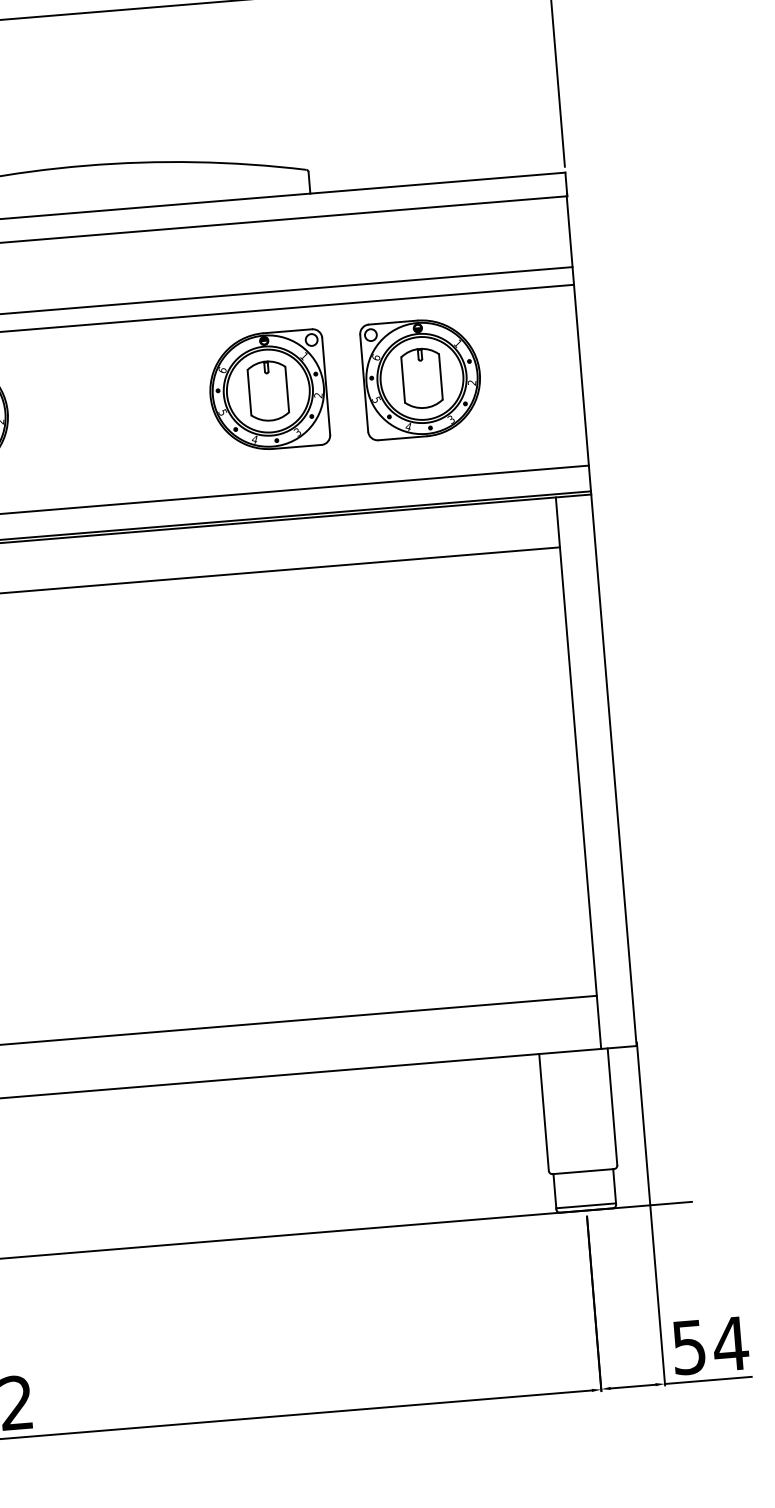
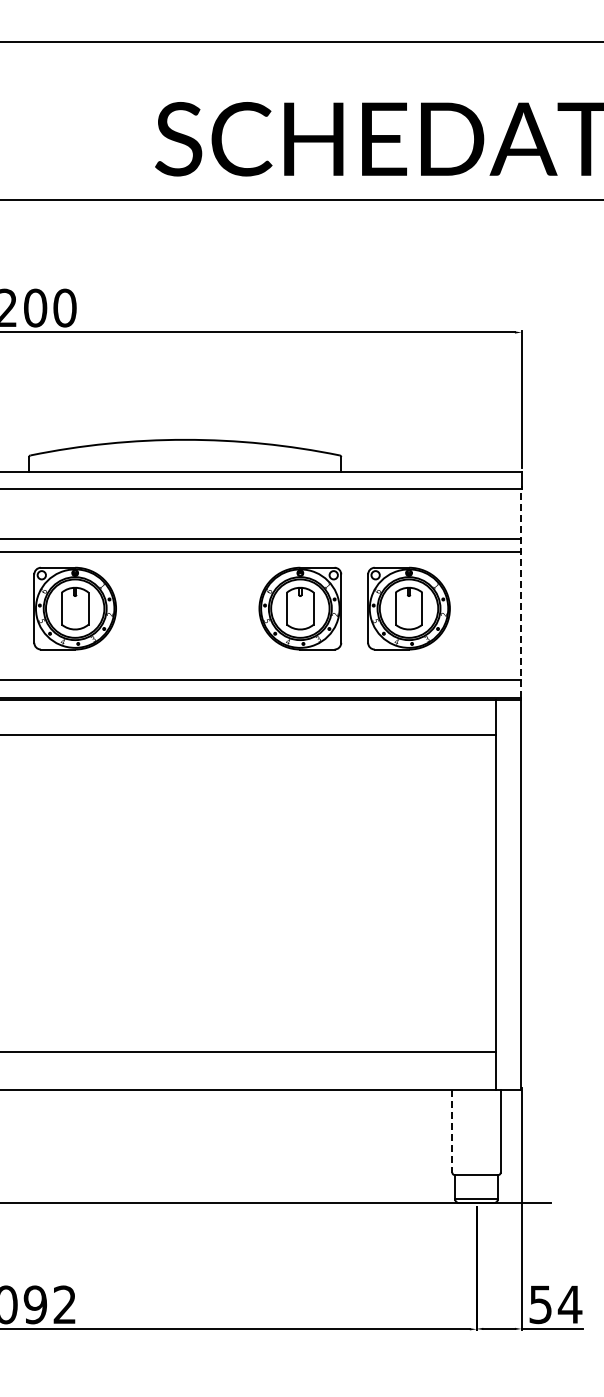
line: (579, 342) -> (521, 592), solid -> dashed
line: (544, 1112) -> (452, 1131), solid -> dashed

